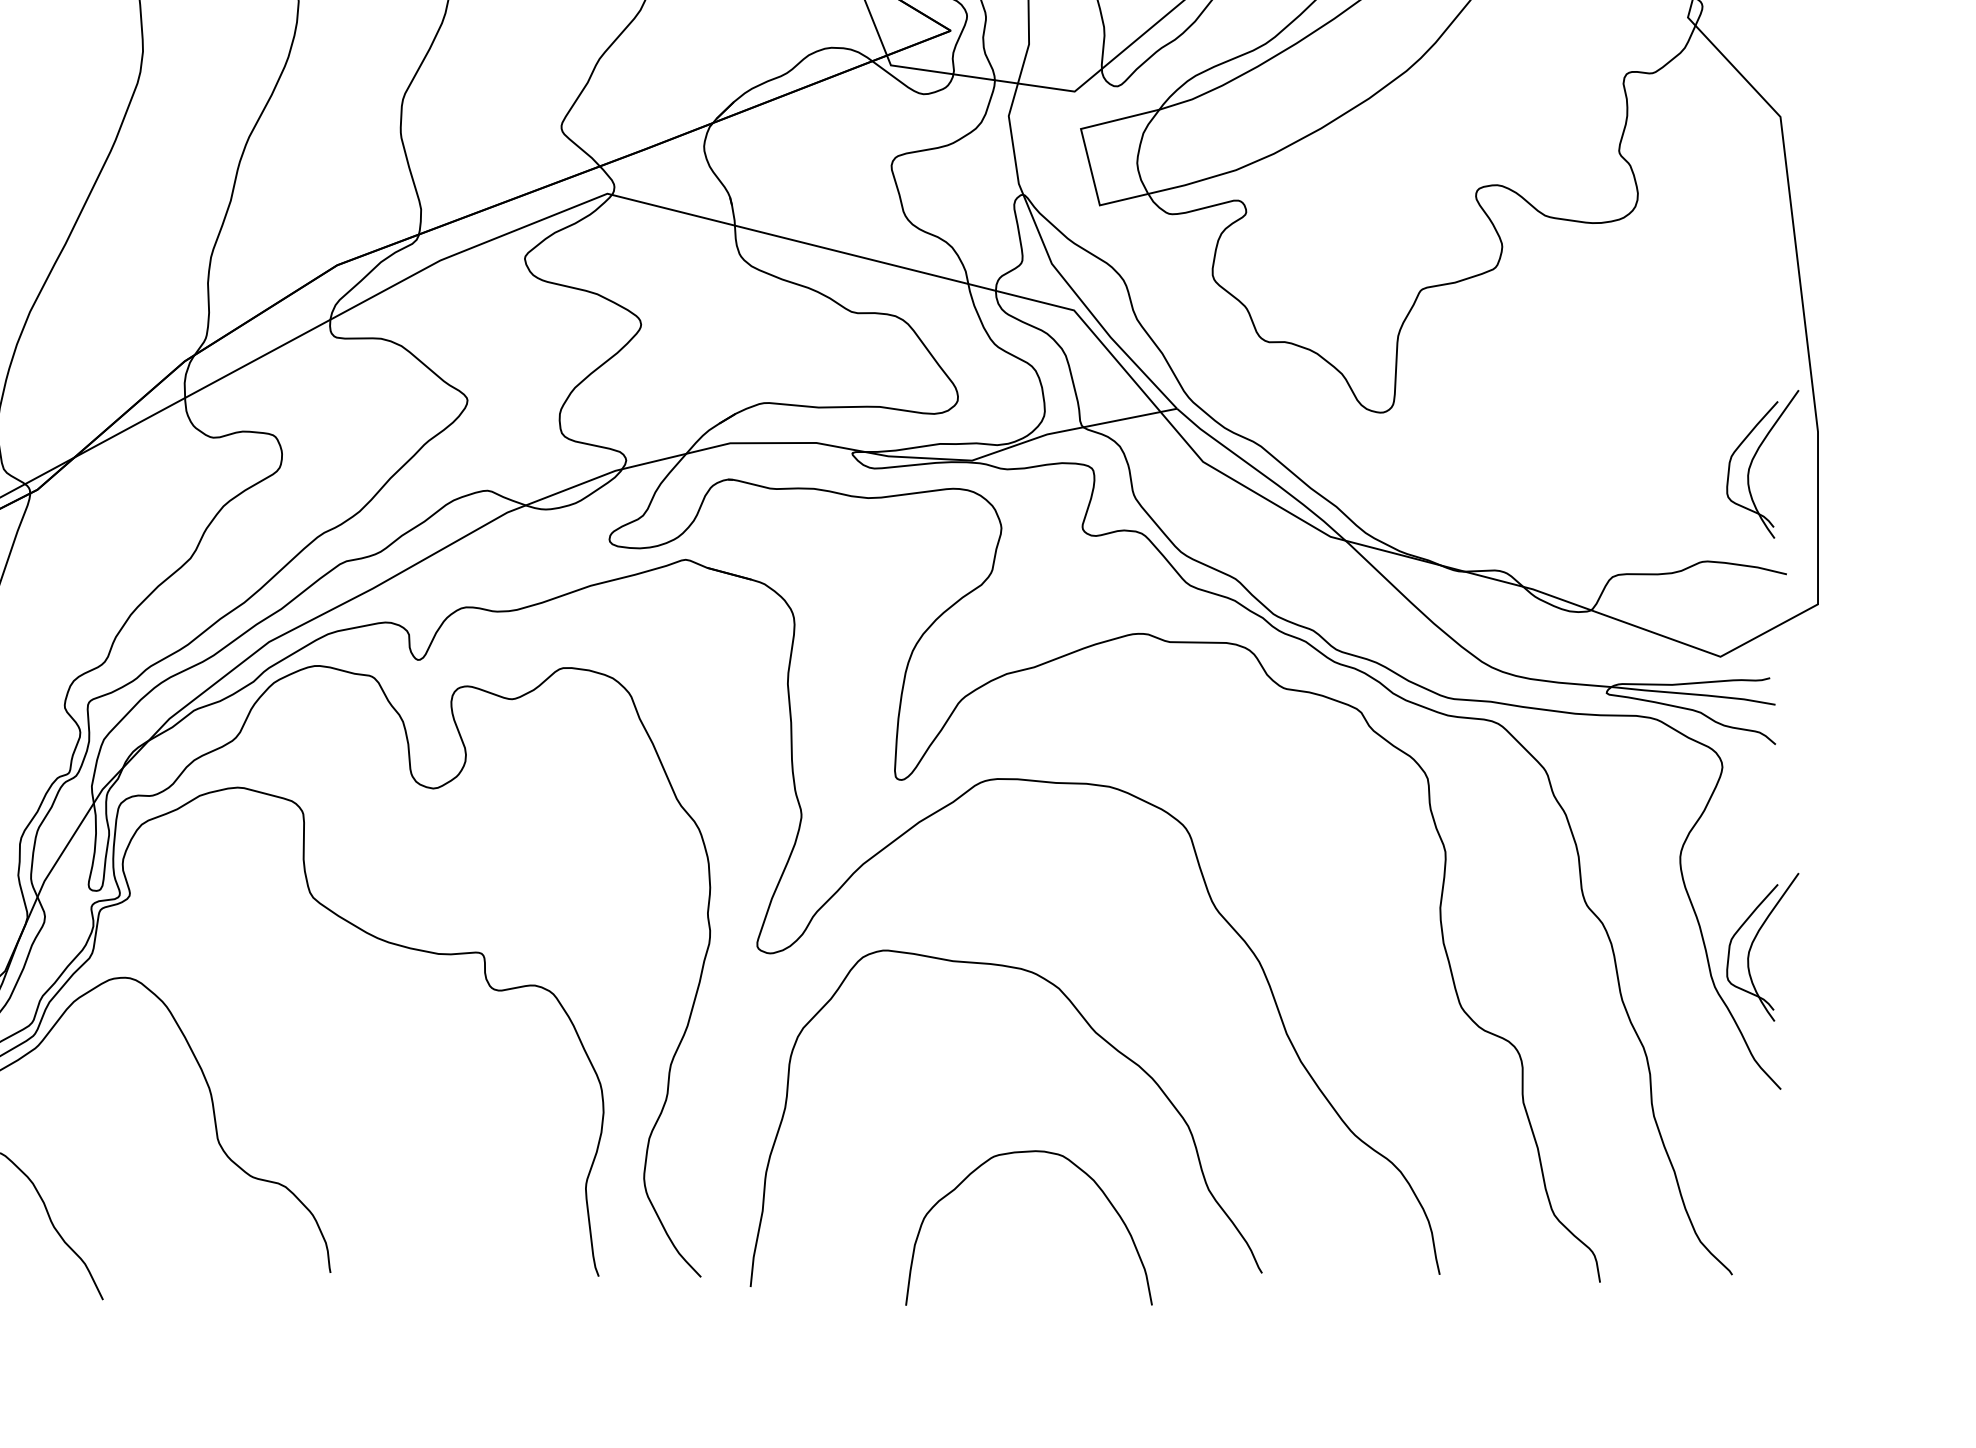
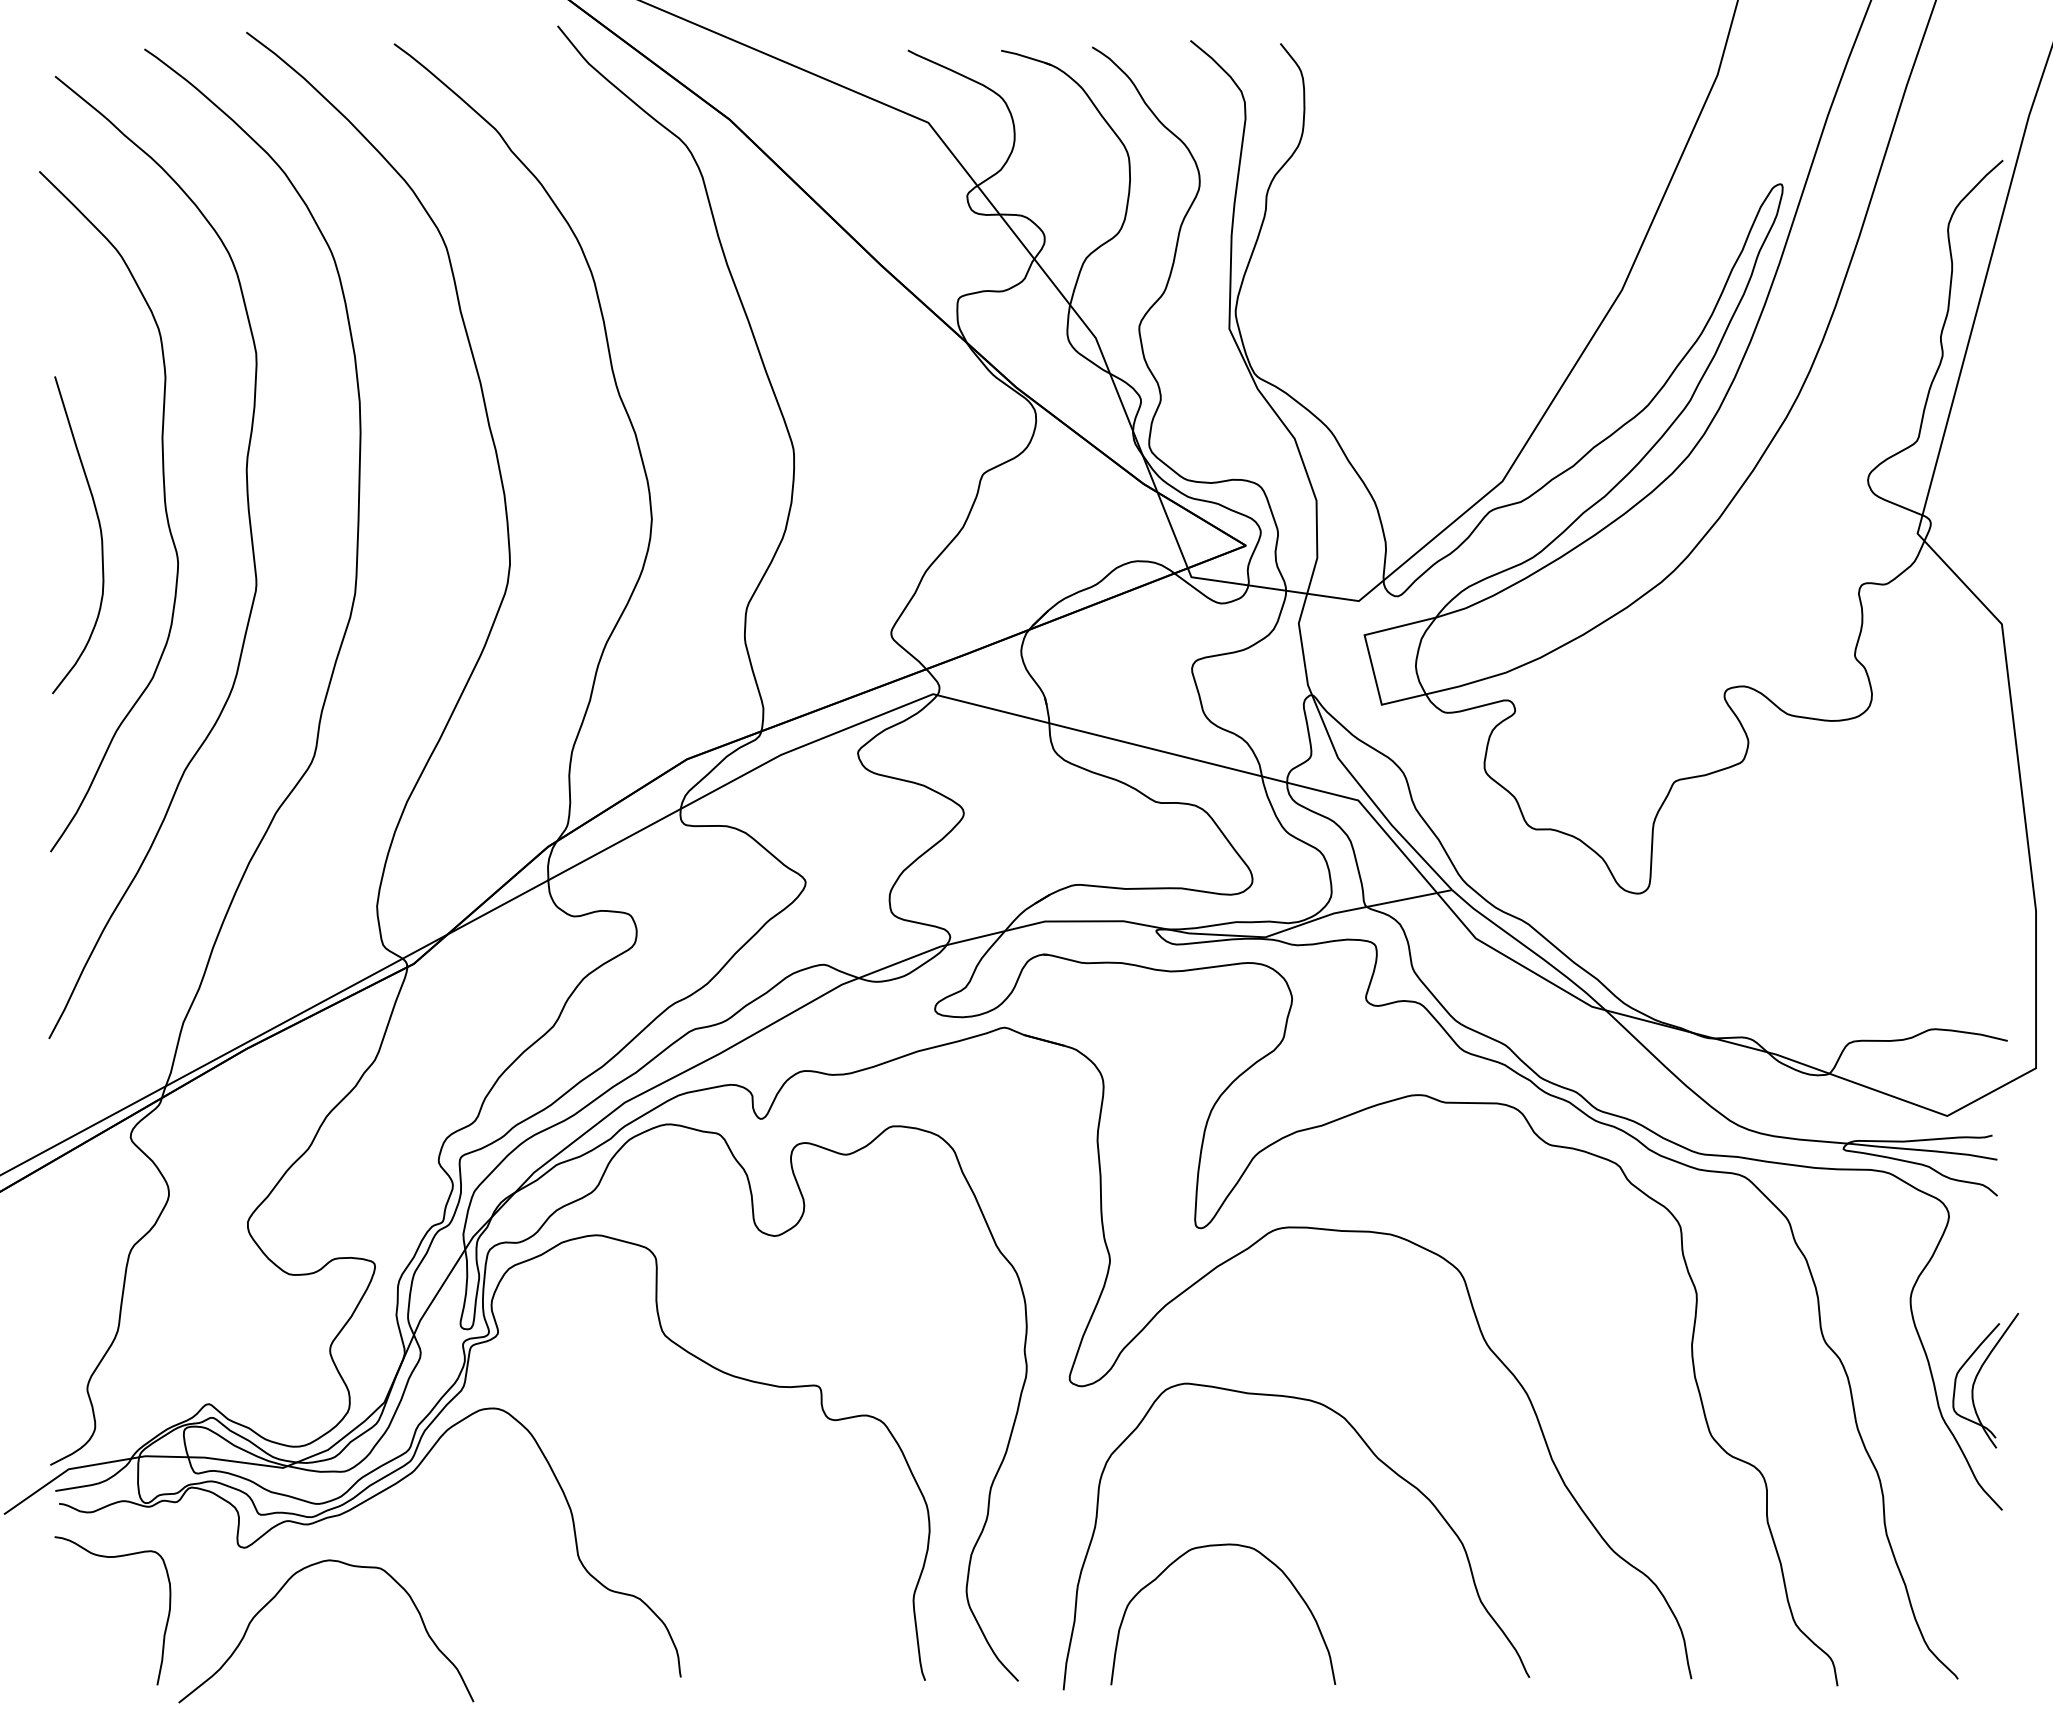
part: (1753, 459) -> (1977, 936), removed
curve: (1022, 1153) -> (1217, 1546), moved

